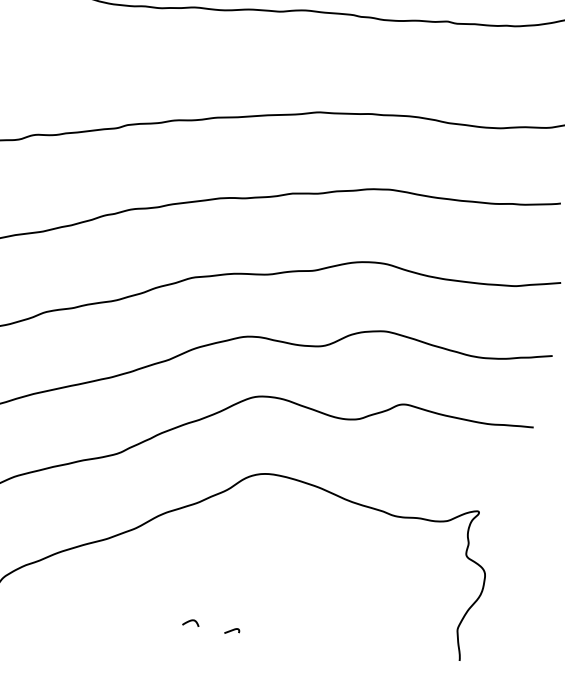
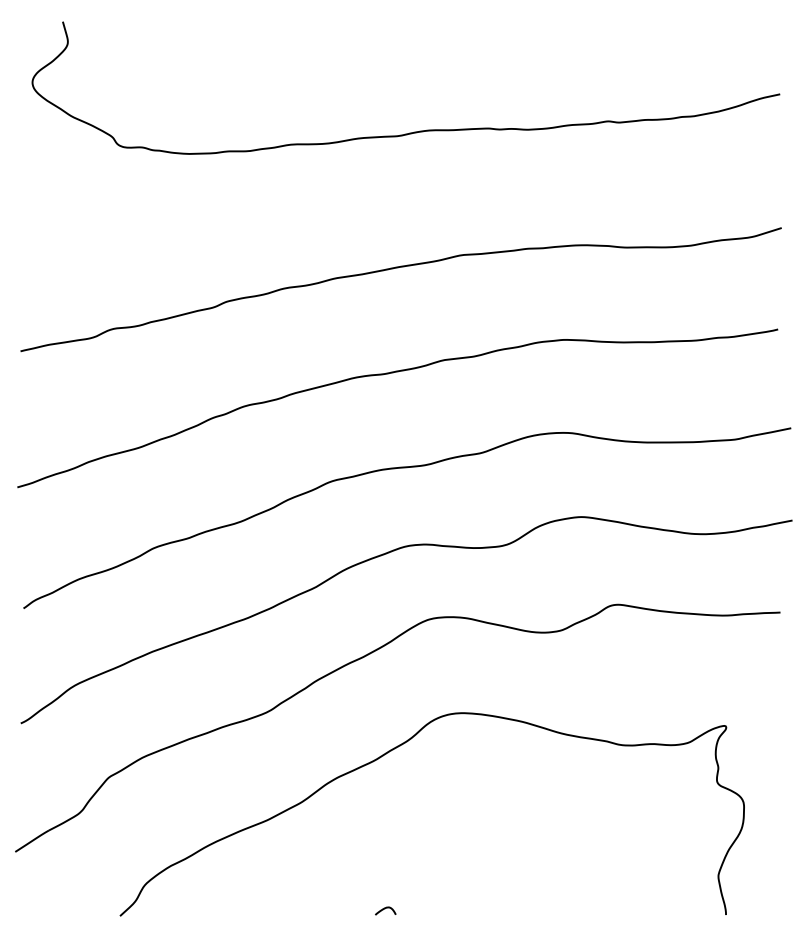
curve: (231, 630) -> (437, 914), removed

